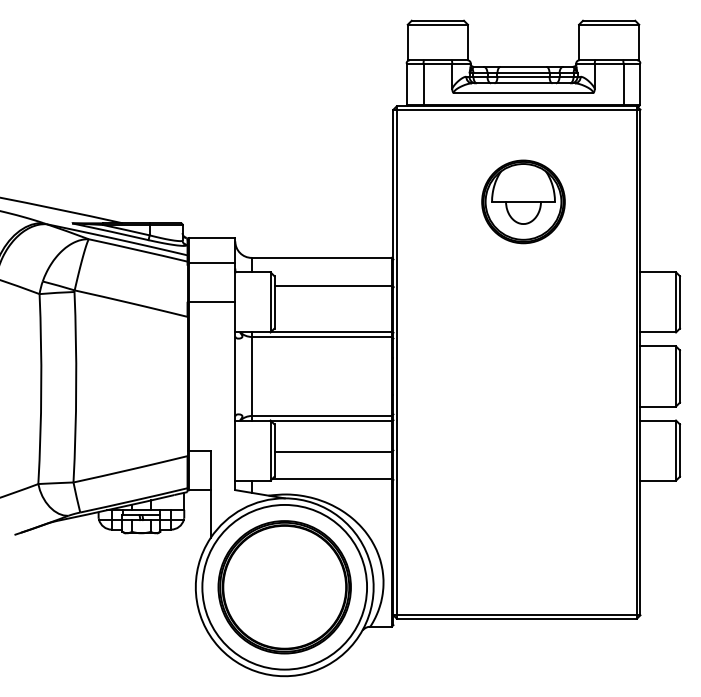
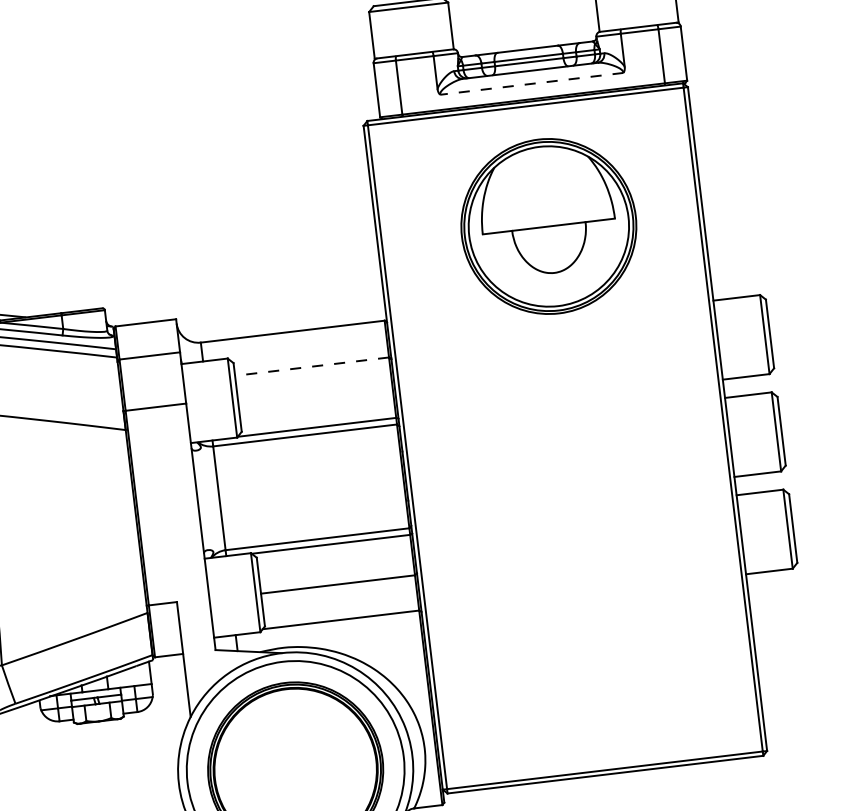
line: (523, 93) -> (531, 84), solid -> dashed
part: (523, 201) -> (548, 226), size x1.6
line: (333, 285) -> (312, 366), solid -> dashed

